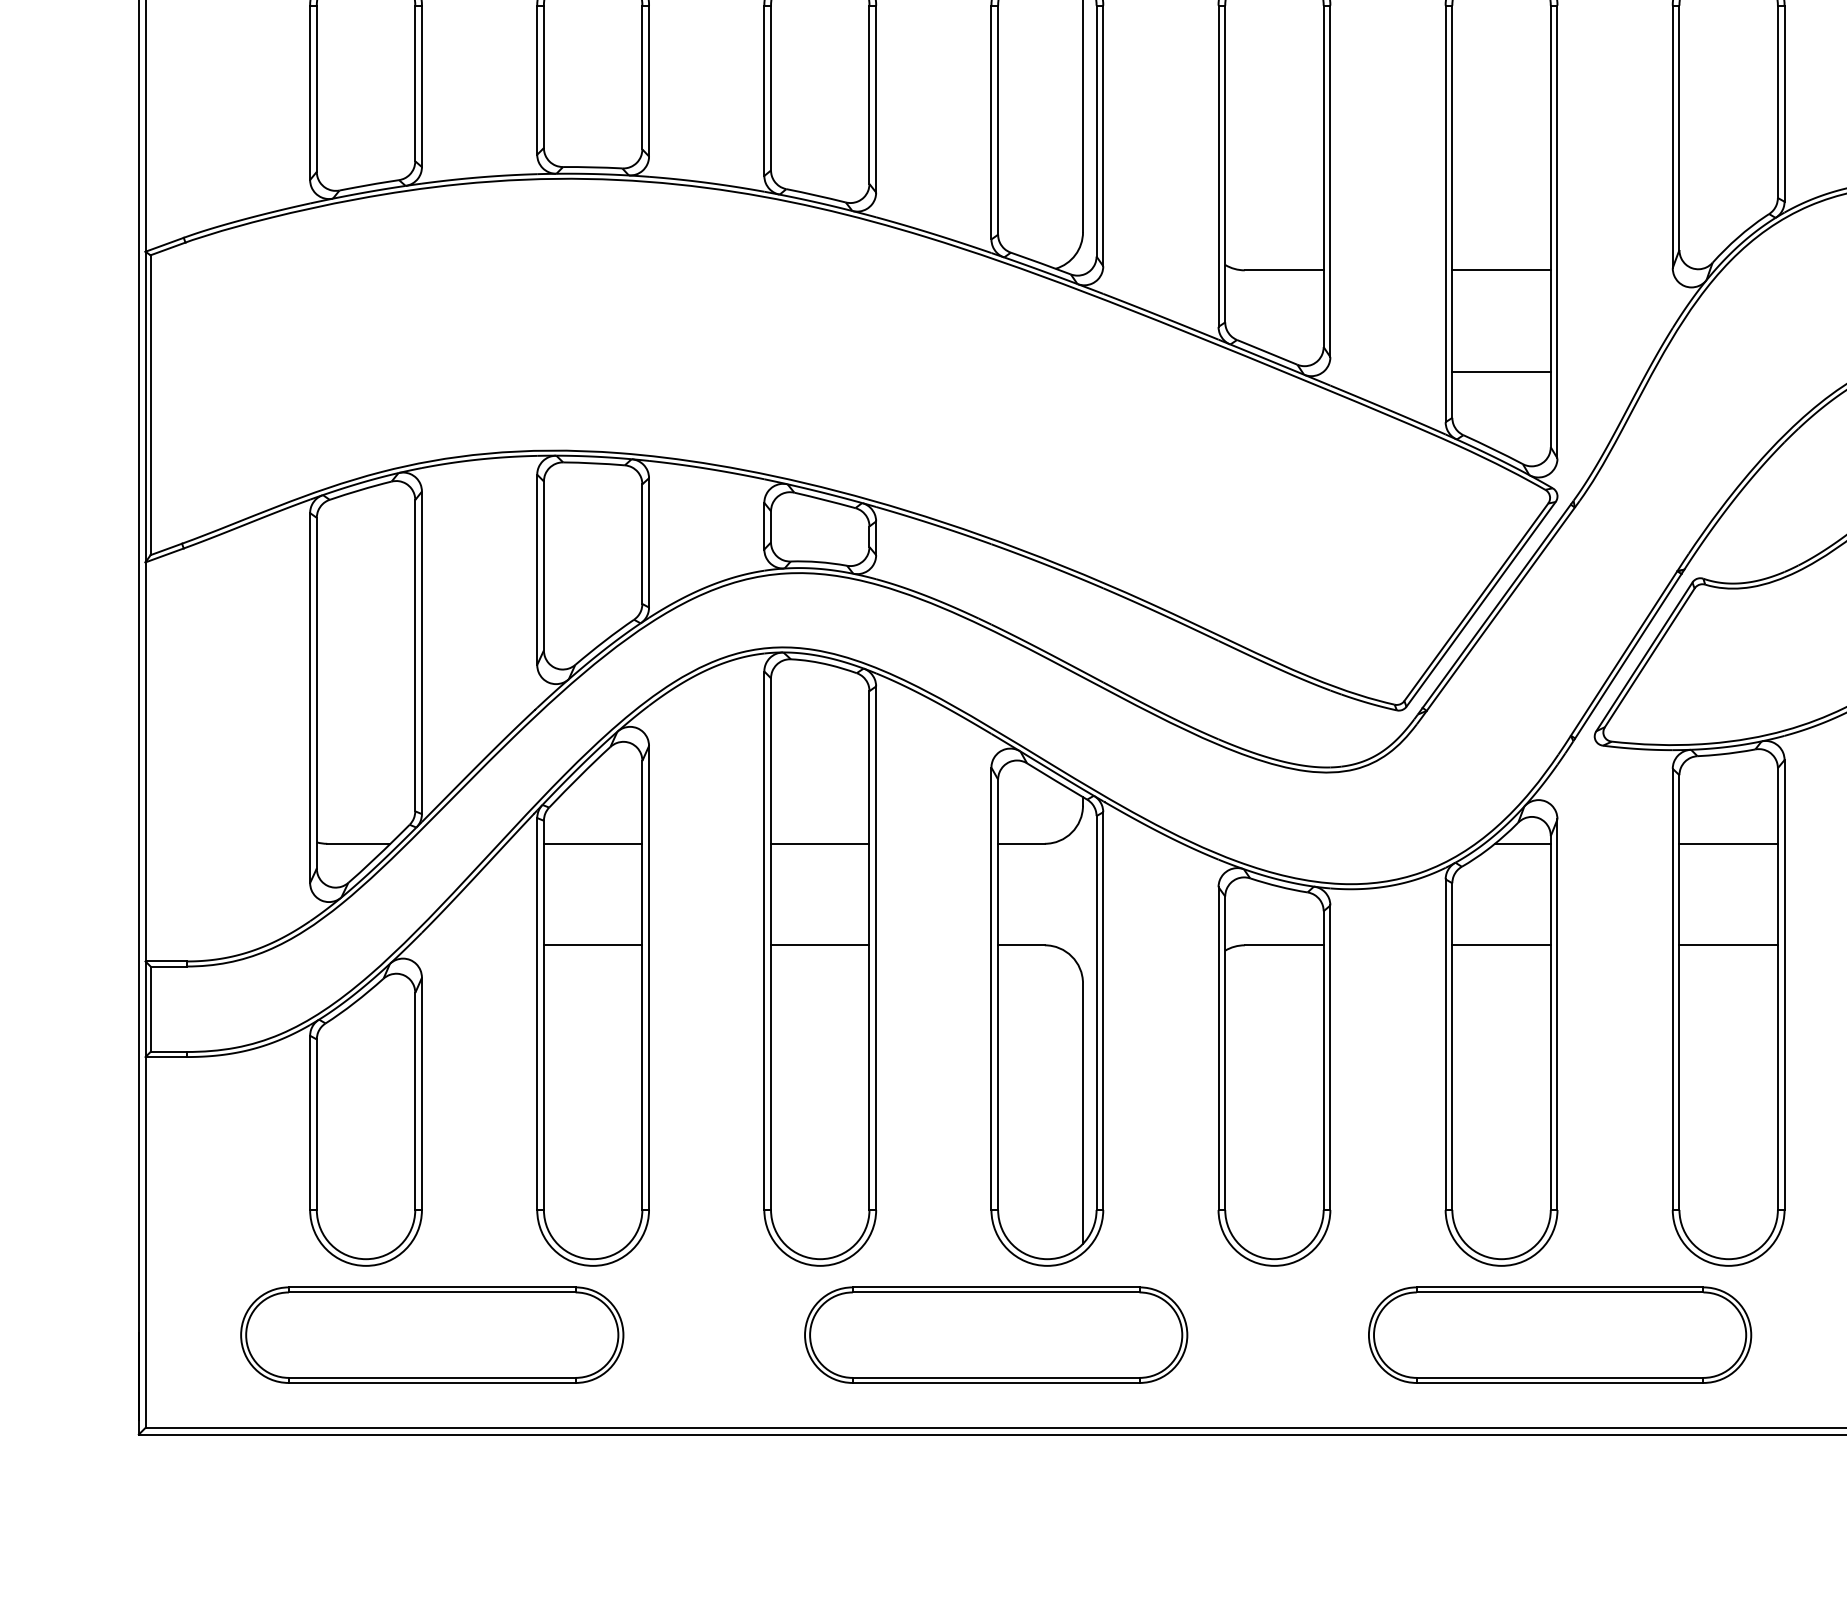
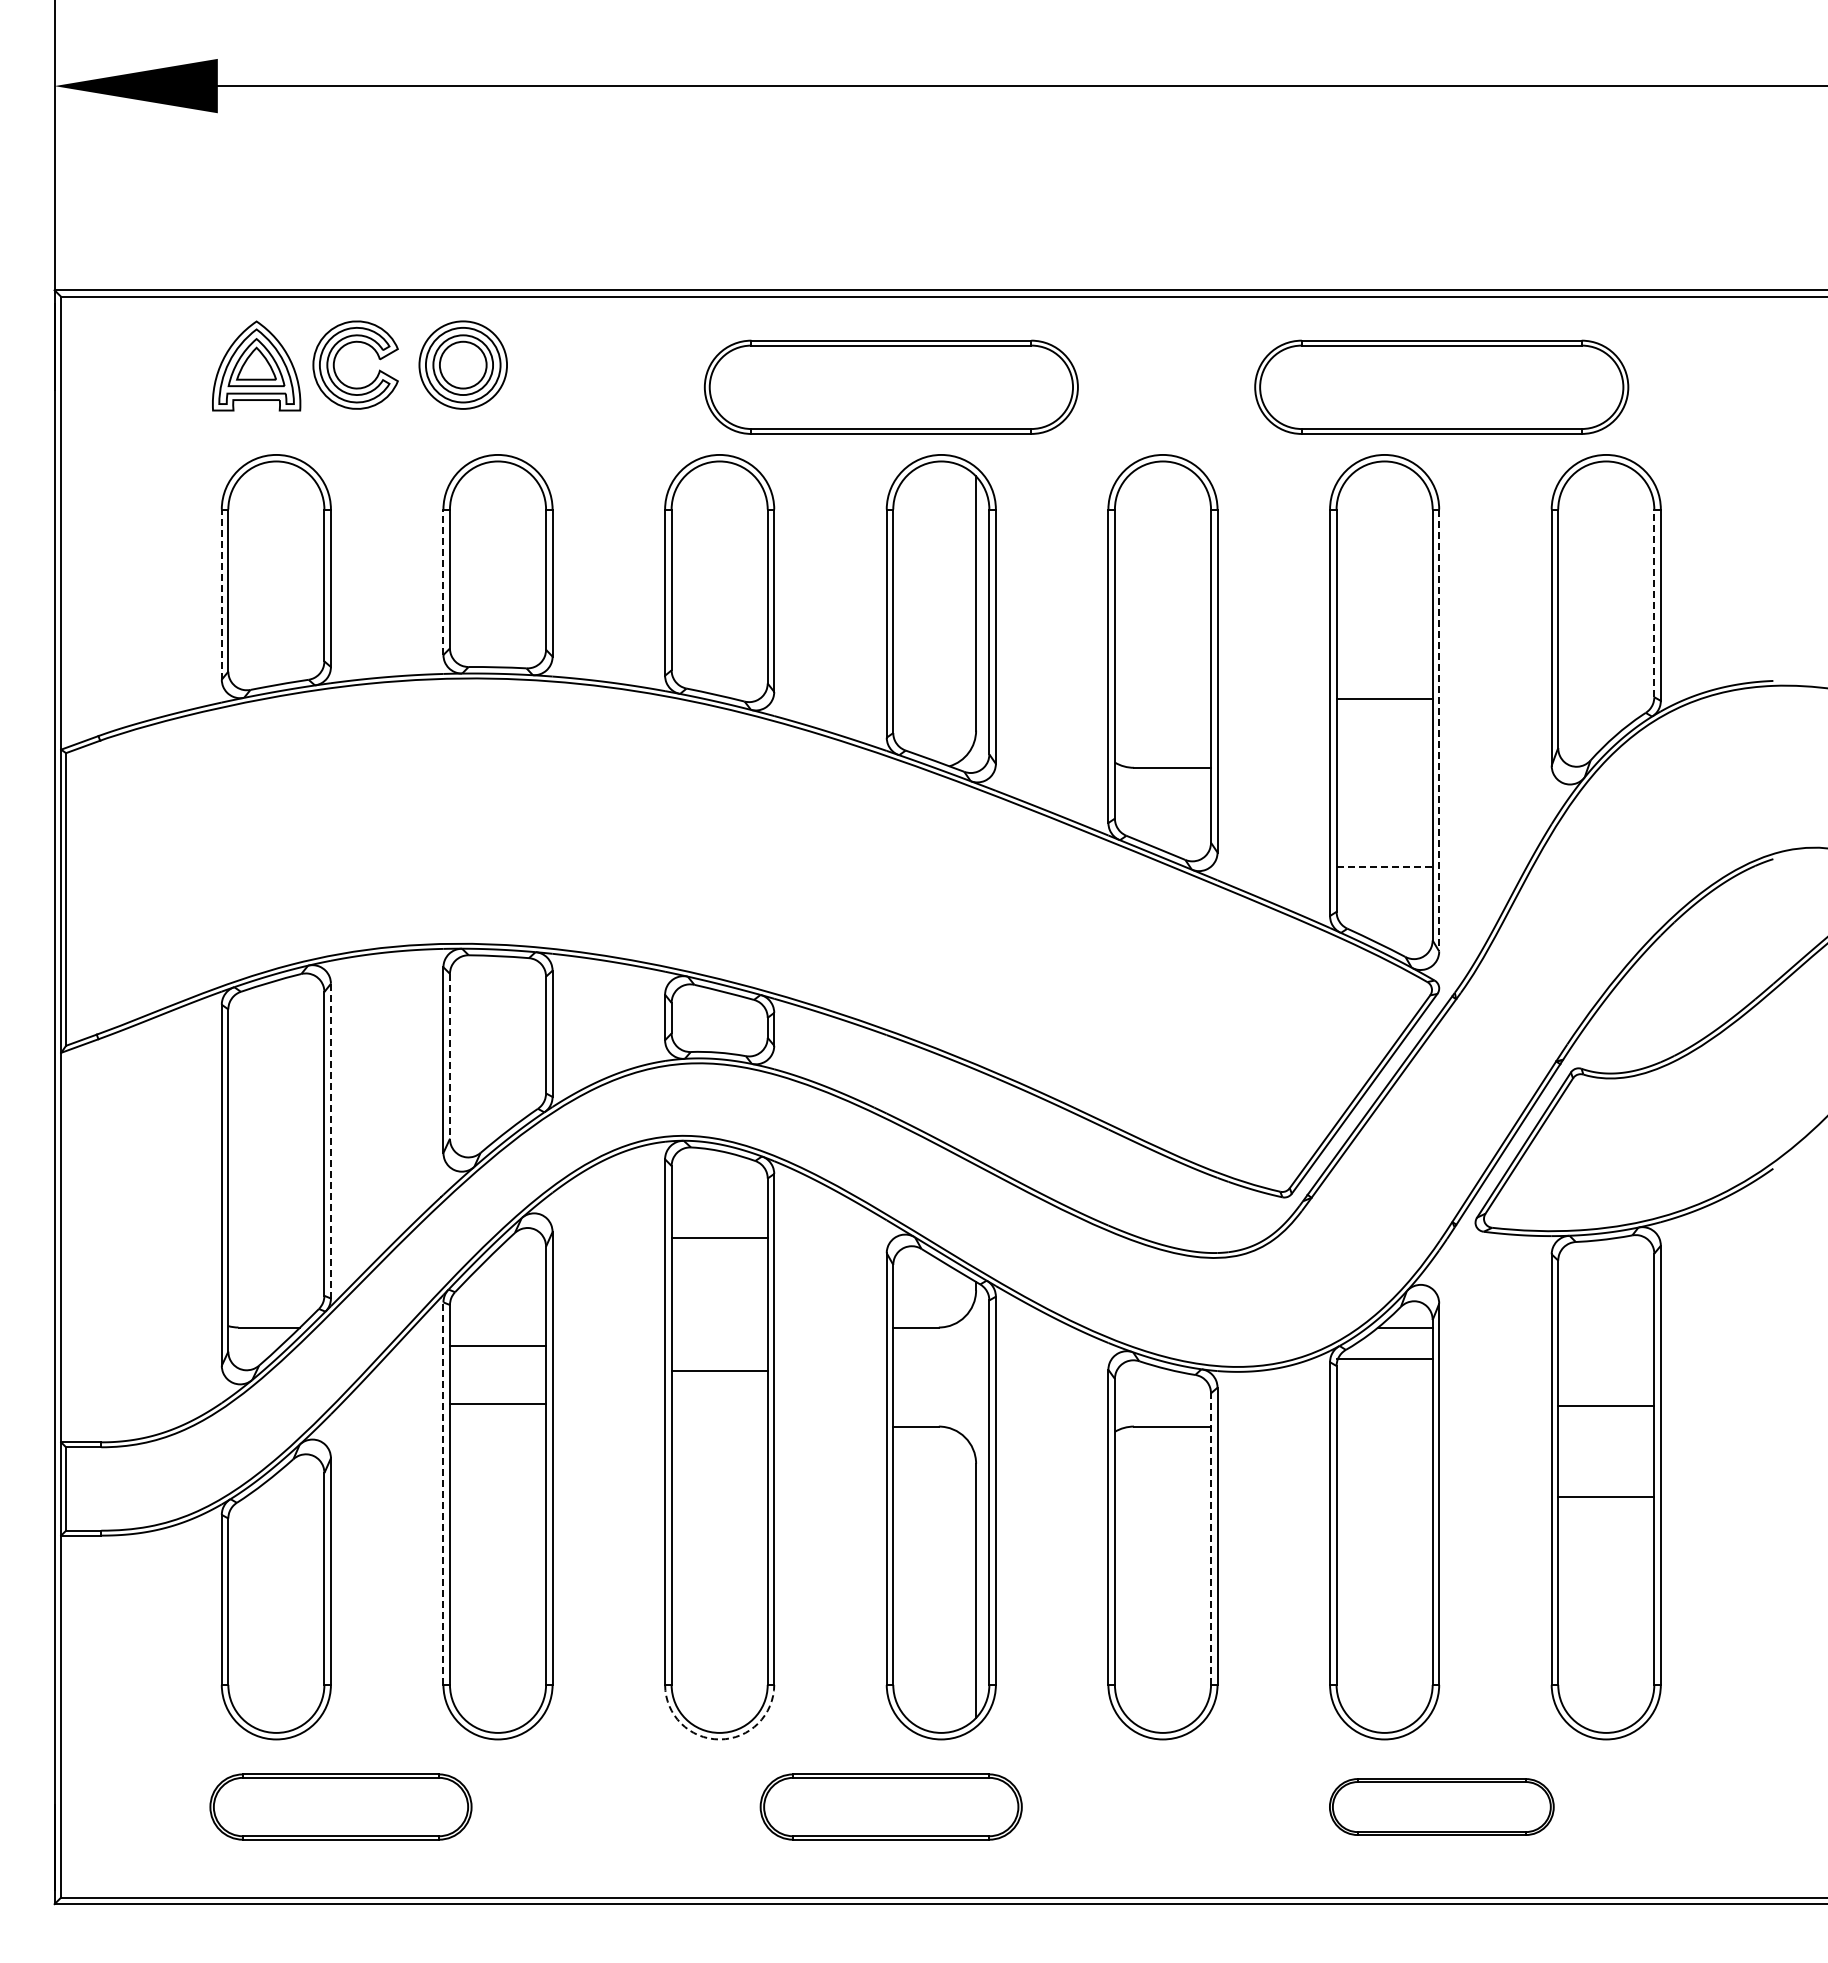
line: (537, 80) -> (443, 582), solid -> dashed
line: (309, 92) -> (221, 594), solid -> dashed
line: (1778, 101) -> (1654, 603), solid -> dashed
line: (1557, 232) -> (1439, 730), solid -> dashed
line: (1501, 270) -> (1384, 698), moved
line: (1502, 371) -> (1385, 866), solid -> dashed
line: (543, 566) -> (449, 1056), solid -> dashed
line: (421, 653) -> (330, 1141), solid -> dashed
line: (592, 843) -> (497, 1403), moved
line: (820, 843) -> (719, 1237), moved
line: (1728, 843) -> (1606, 1405), moved
line: (592, 945) -> (497, 1345), moved
line: (820, 945) -> (719, 1370), moved
line: (1501, 945) -> (1384, 1358), moved
line: (1728, 945) -> (1606, 1496), moved
line: (537, 1013) -> (443, 1493), solid -> dashed
line: (1324, 1061) -> (1211, 1539), solid -> dashed
arc: (820, 1265) -> (719, 1739), solid -> dashed
part: (431, 1334) -> (340, 1806), size x0.7
part: (995, 1334) -> (890, 1806), size x0.7
part: (1559, 1334) -> (1441, 1806), size x0.6

